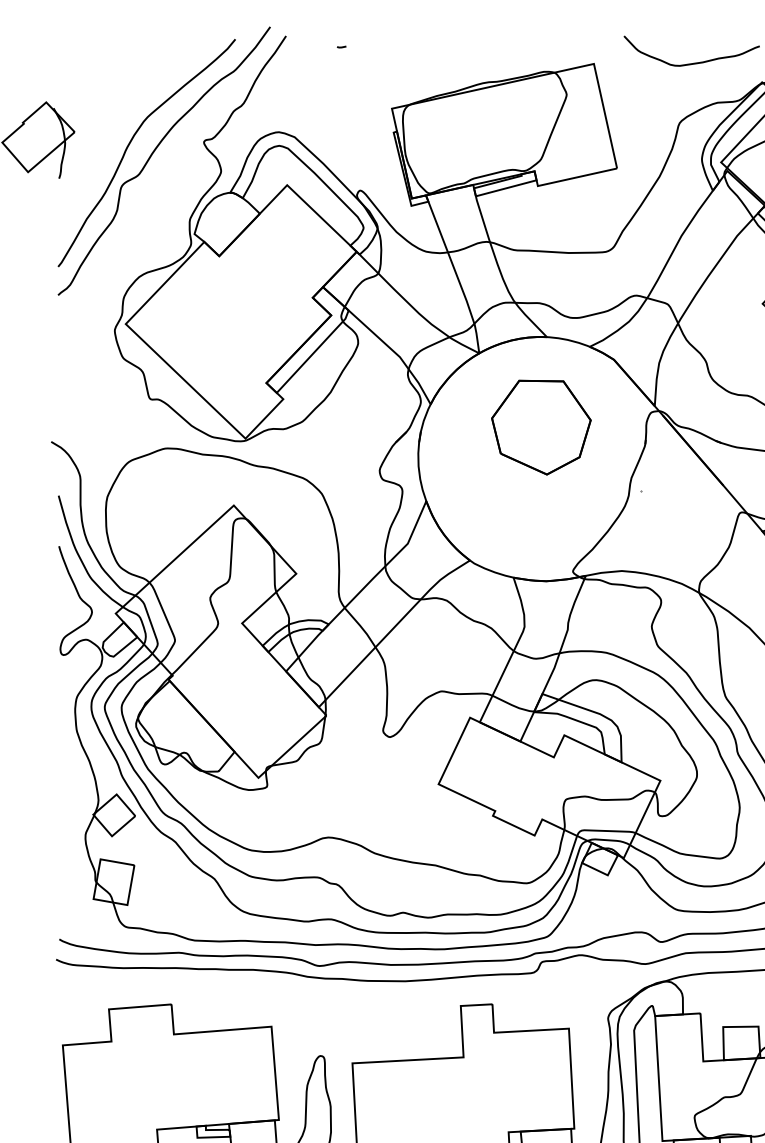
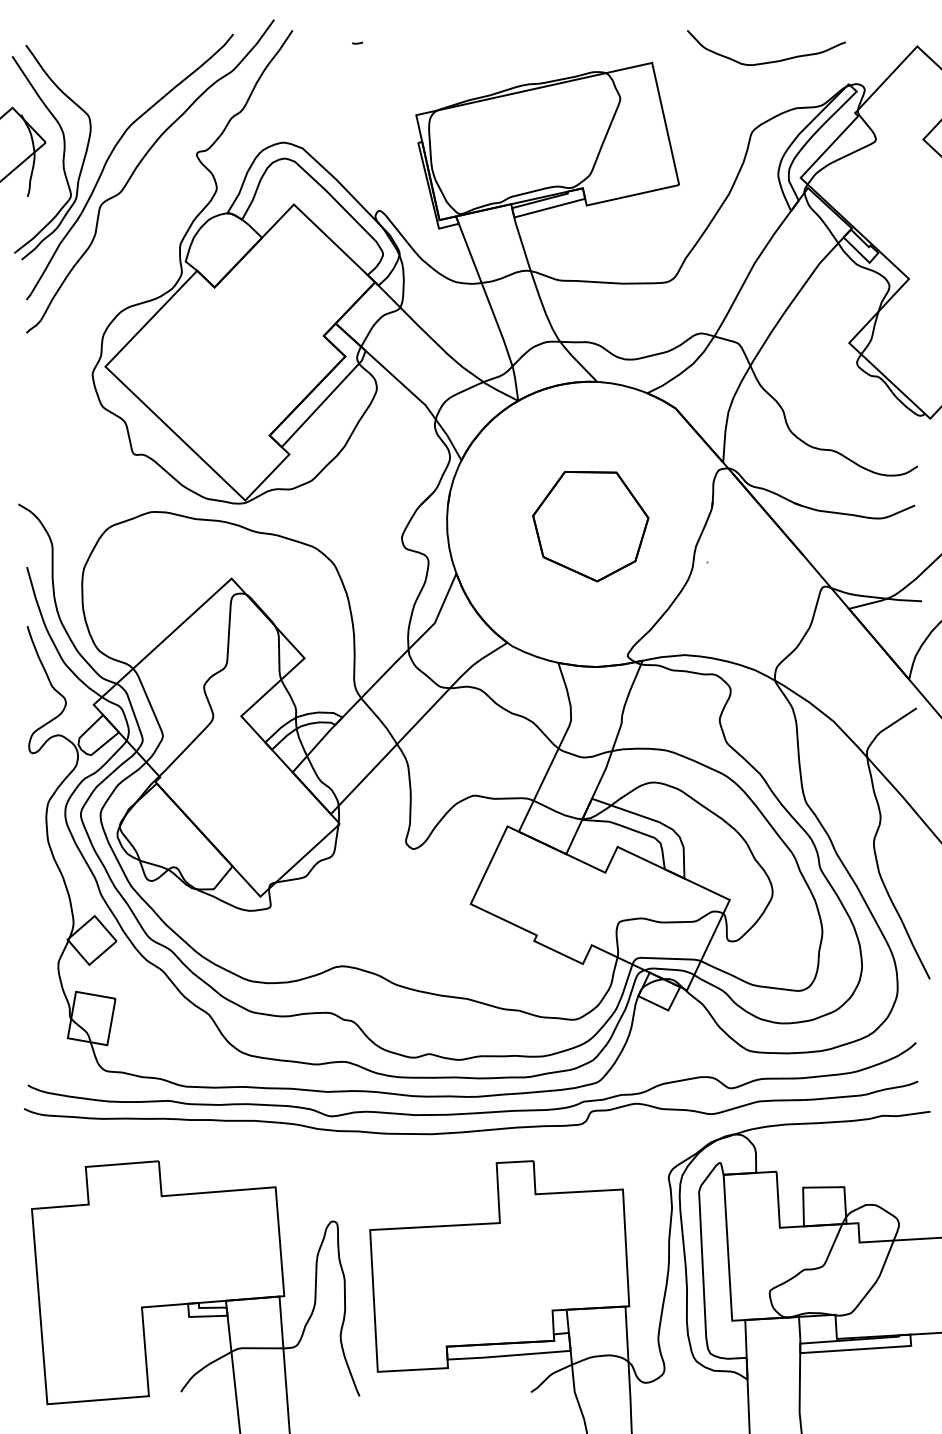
part: (89, 140) -> (63, 152), added
part: (541, 427) -> (590, 526), moved

